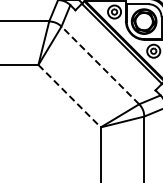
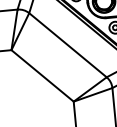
line: (100, 65) -> (68, 45), dashed -> solid
line: (69, 96) -> (42, 76), dashed -> solid

